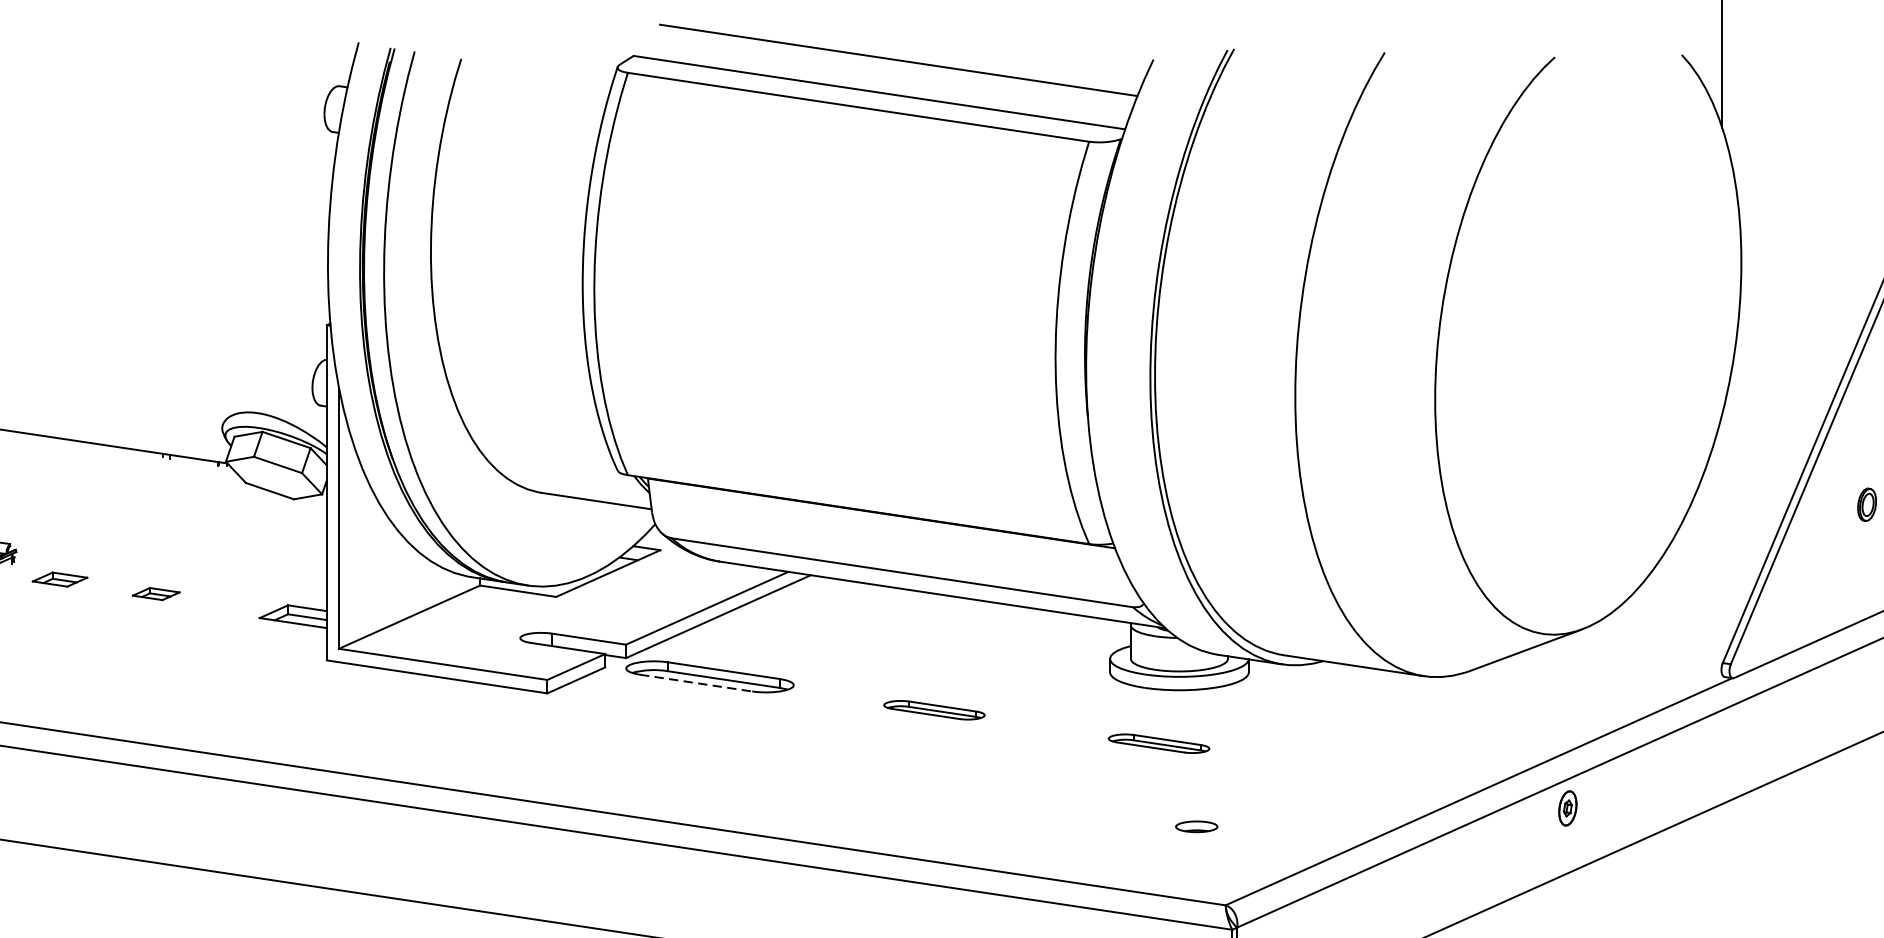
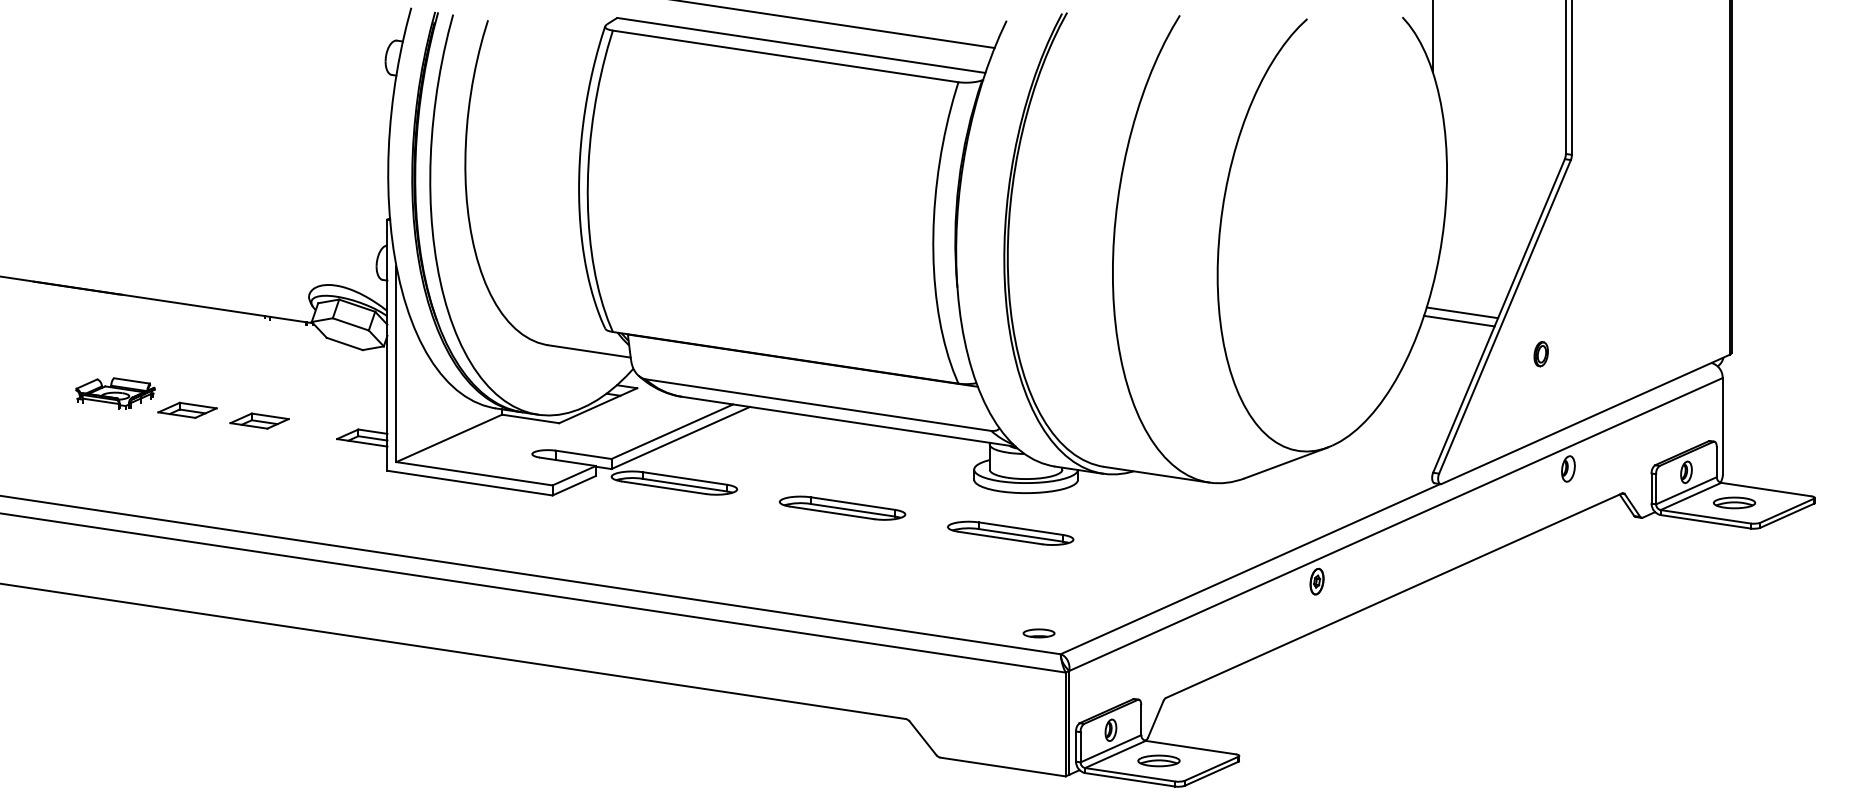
line: (1762, 449) -> (1462, 312), added
line: (1758, 459) -> (1459, 320), added
part: (60, 578) -> (187, 409), size x1.43
part: (156, 593) -> (259, 420), size x1.67
line: (696, 682) -> (664, 487), dashed -> solid
part: (934, 709) -> (842, 507), size x1.67
part: (1158, 742) -> (1010, 532), size x1.67
part: (1196, 826) -> (1038, 633), moved

